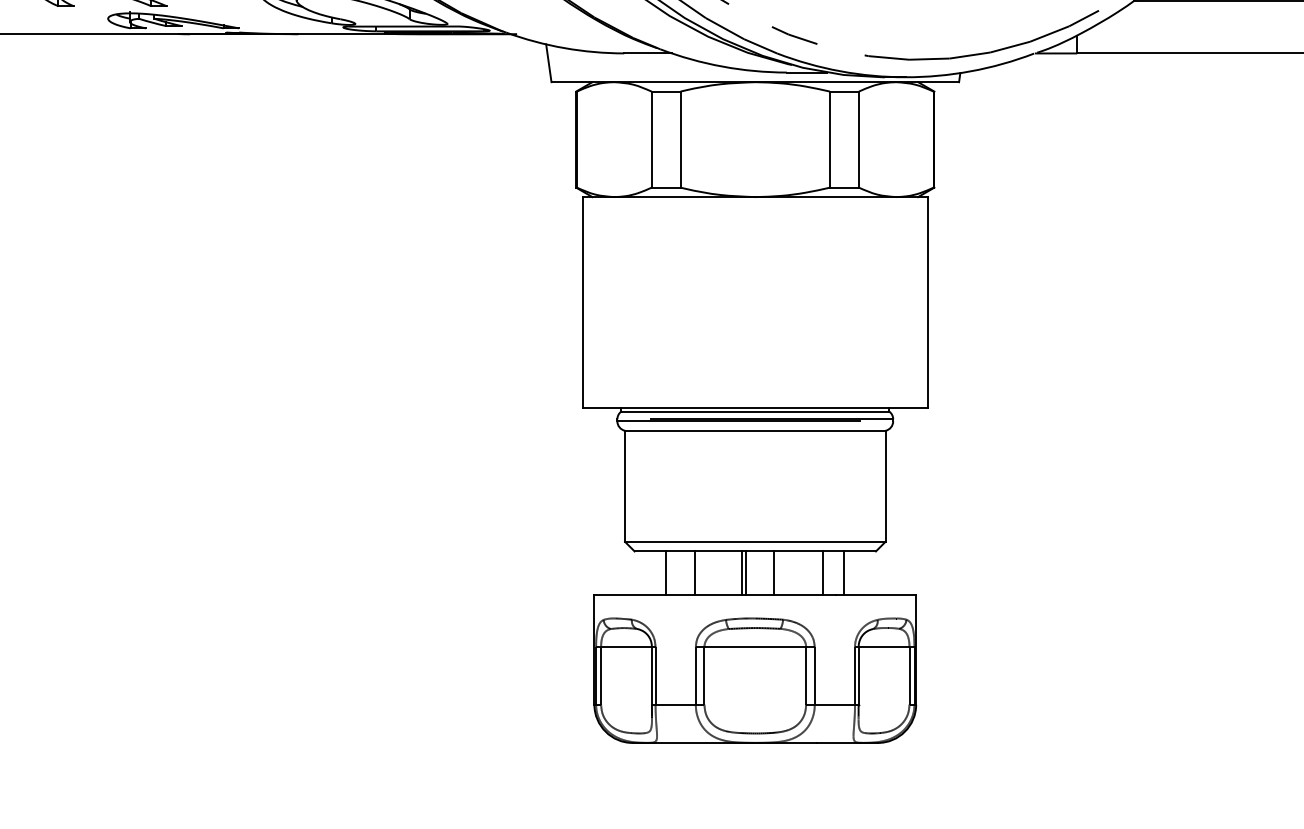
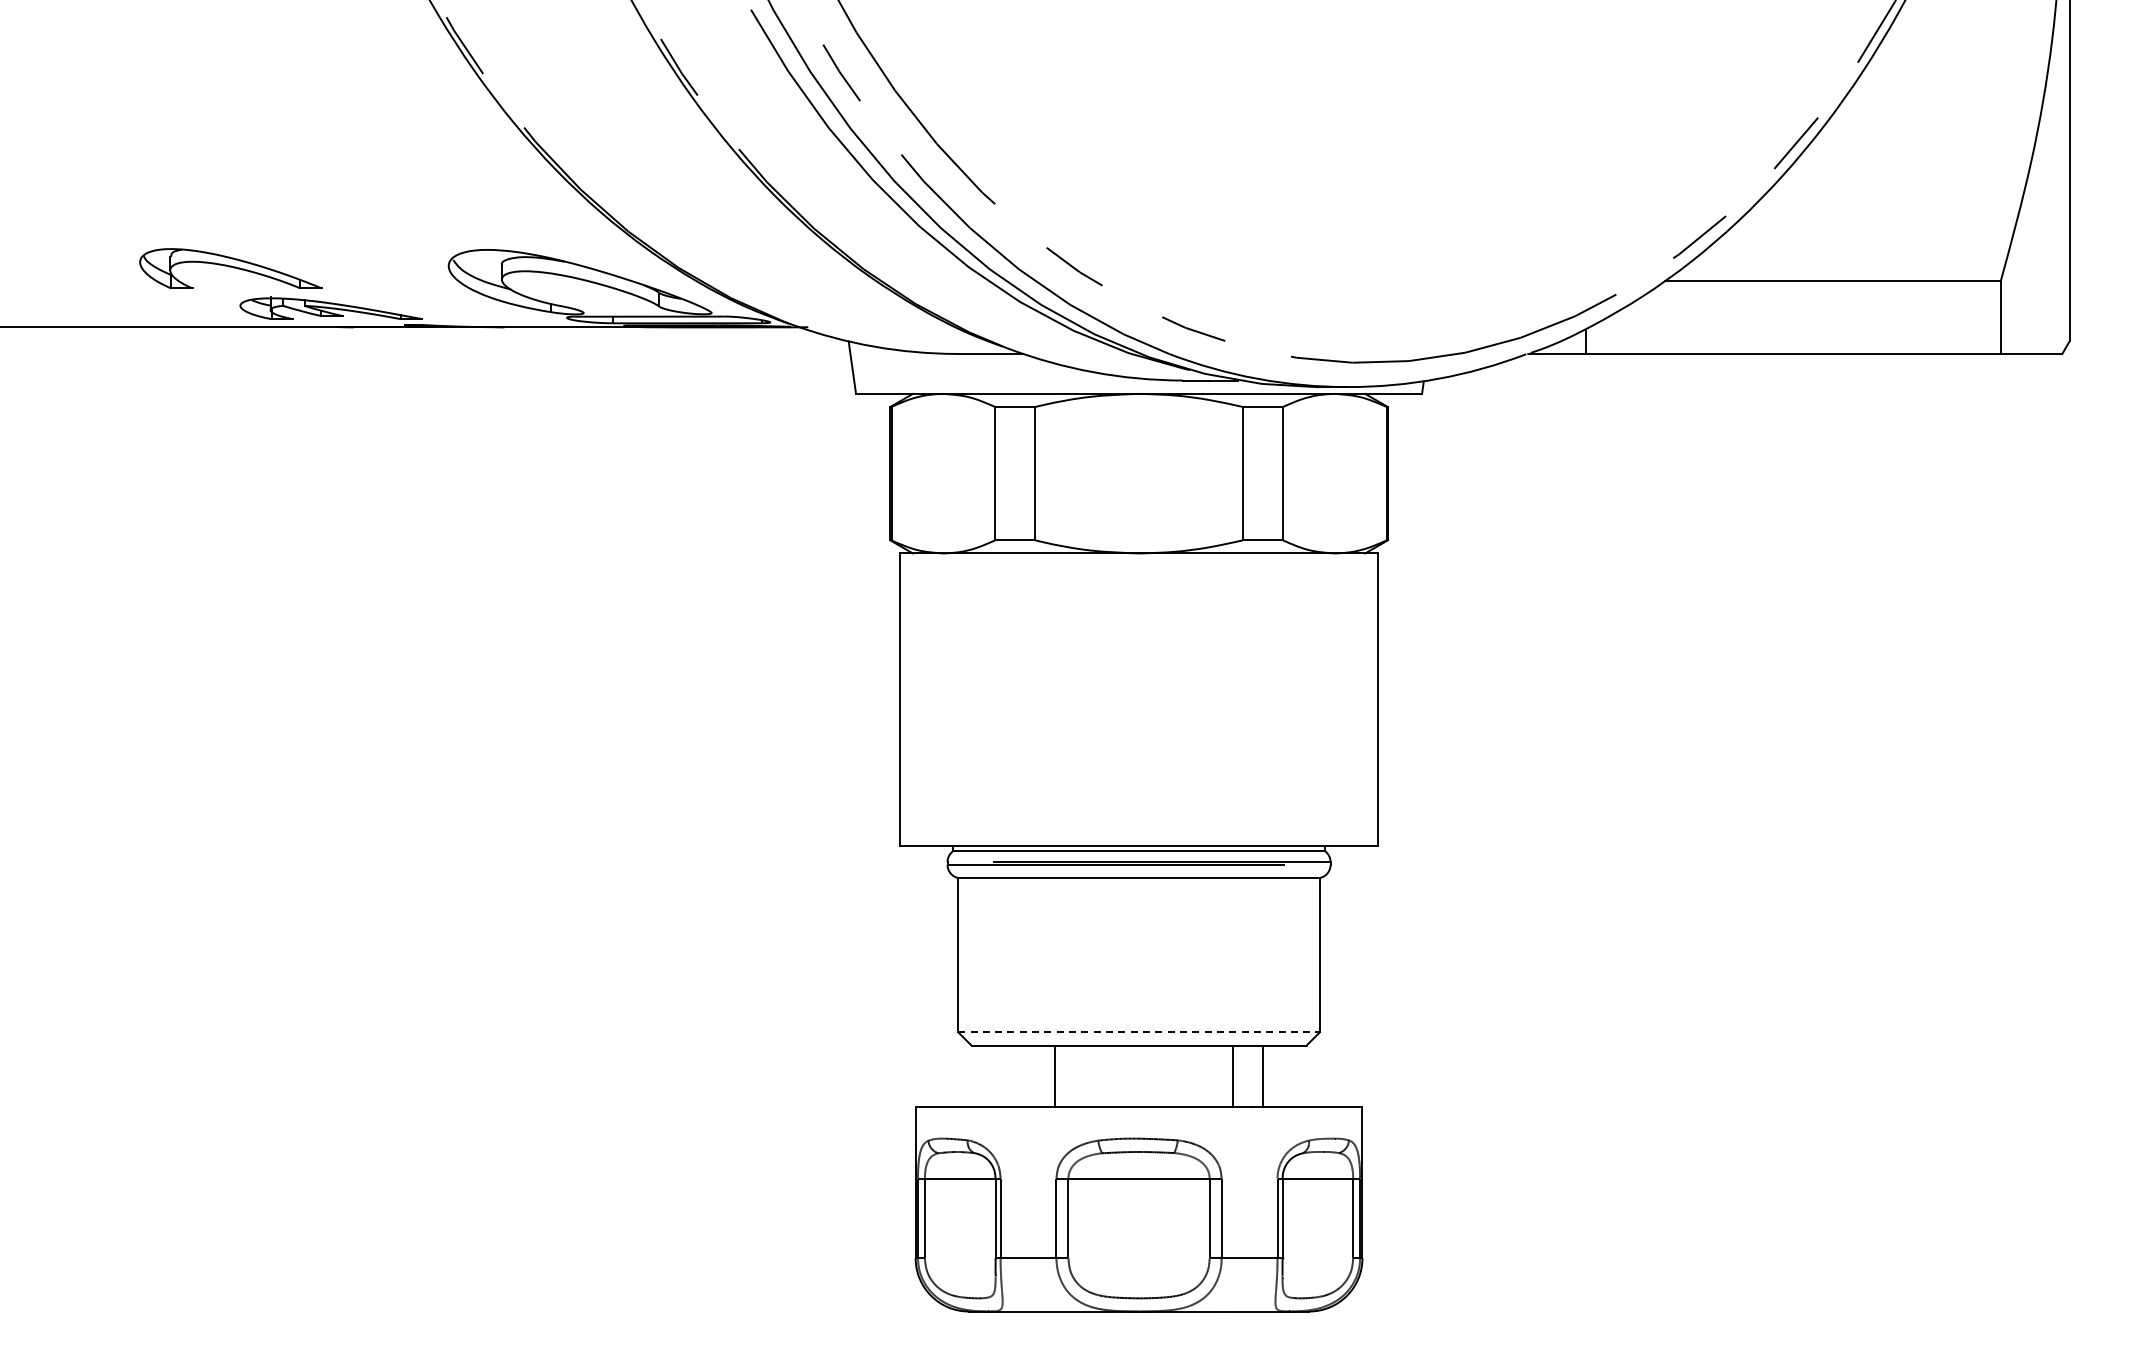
line: (755, 542) -> (1139, 1032), solid -> dashed
line: (666, 573) -> (1015, 1075), removed
line: (741, 573) -> (1120, 1075), removed
line: (746, 573) -> (1126, 1075), removed
line: (773, 573) -> (1164, 1075), removed

